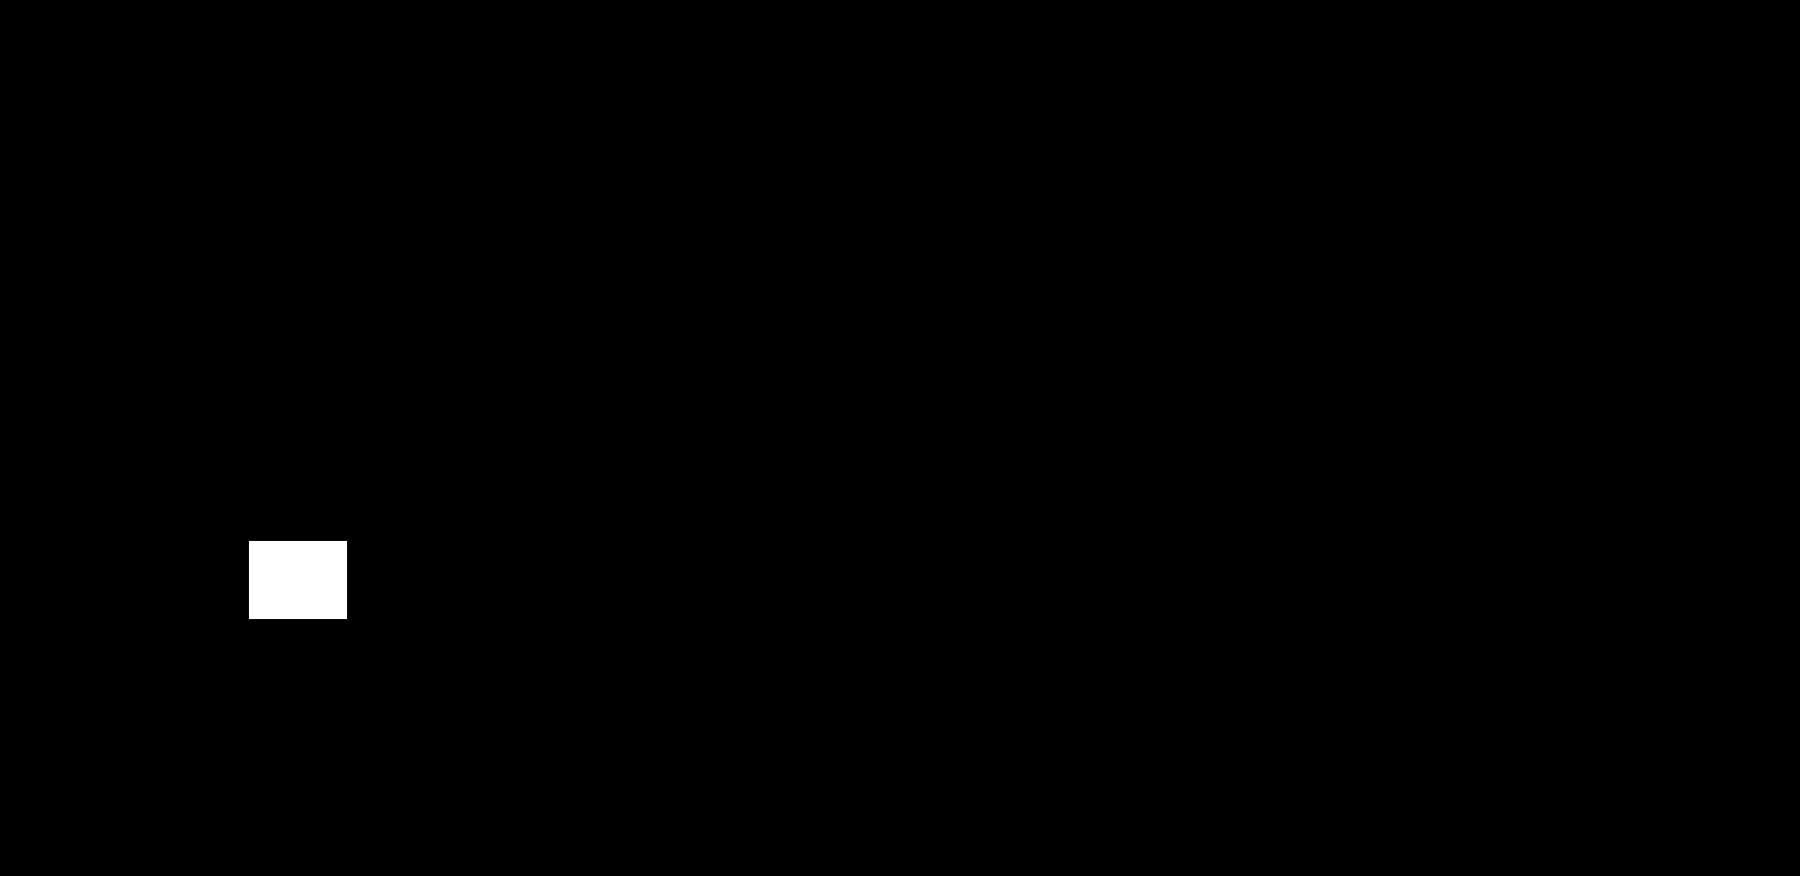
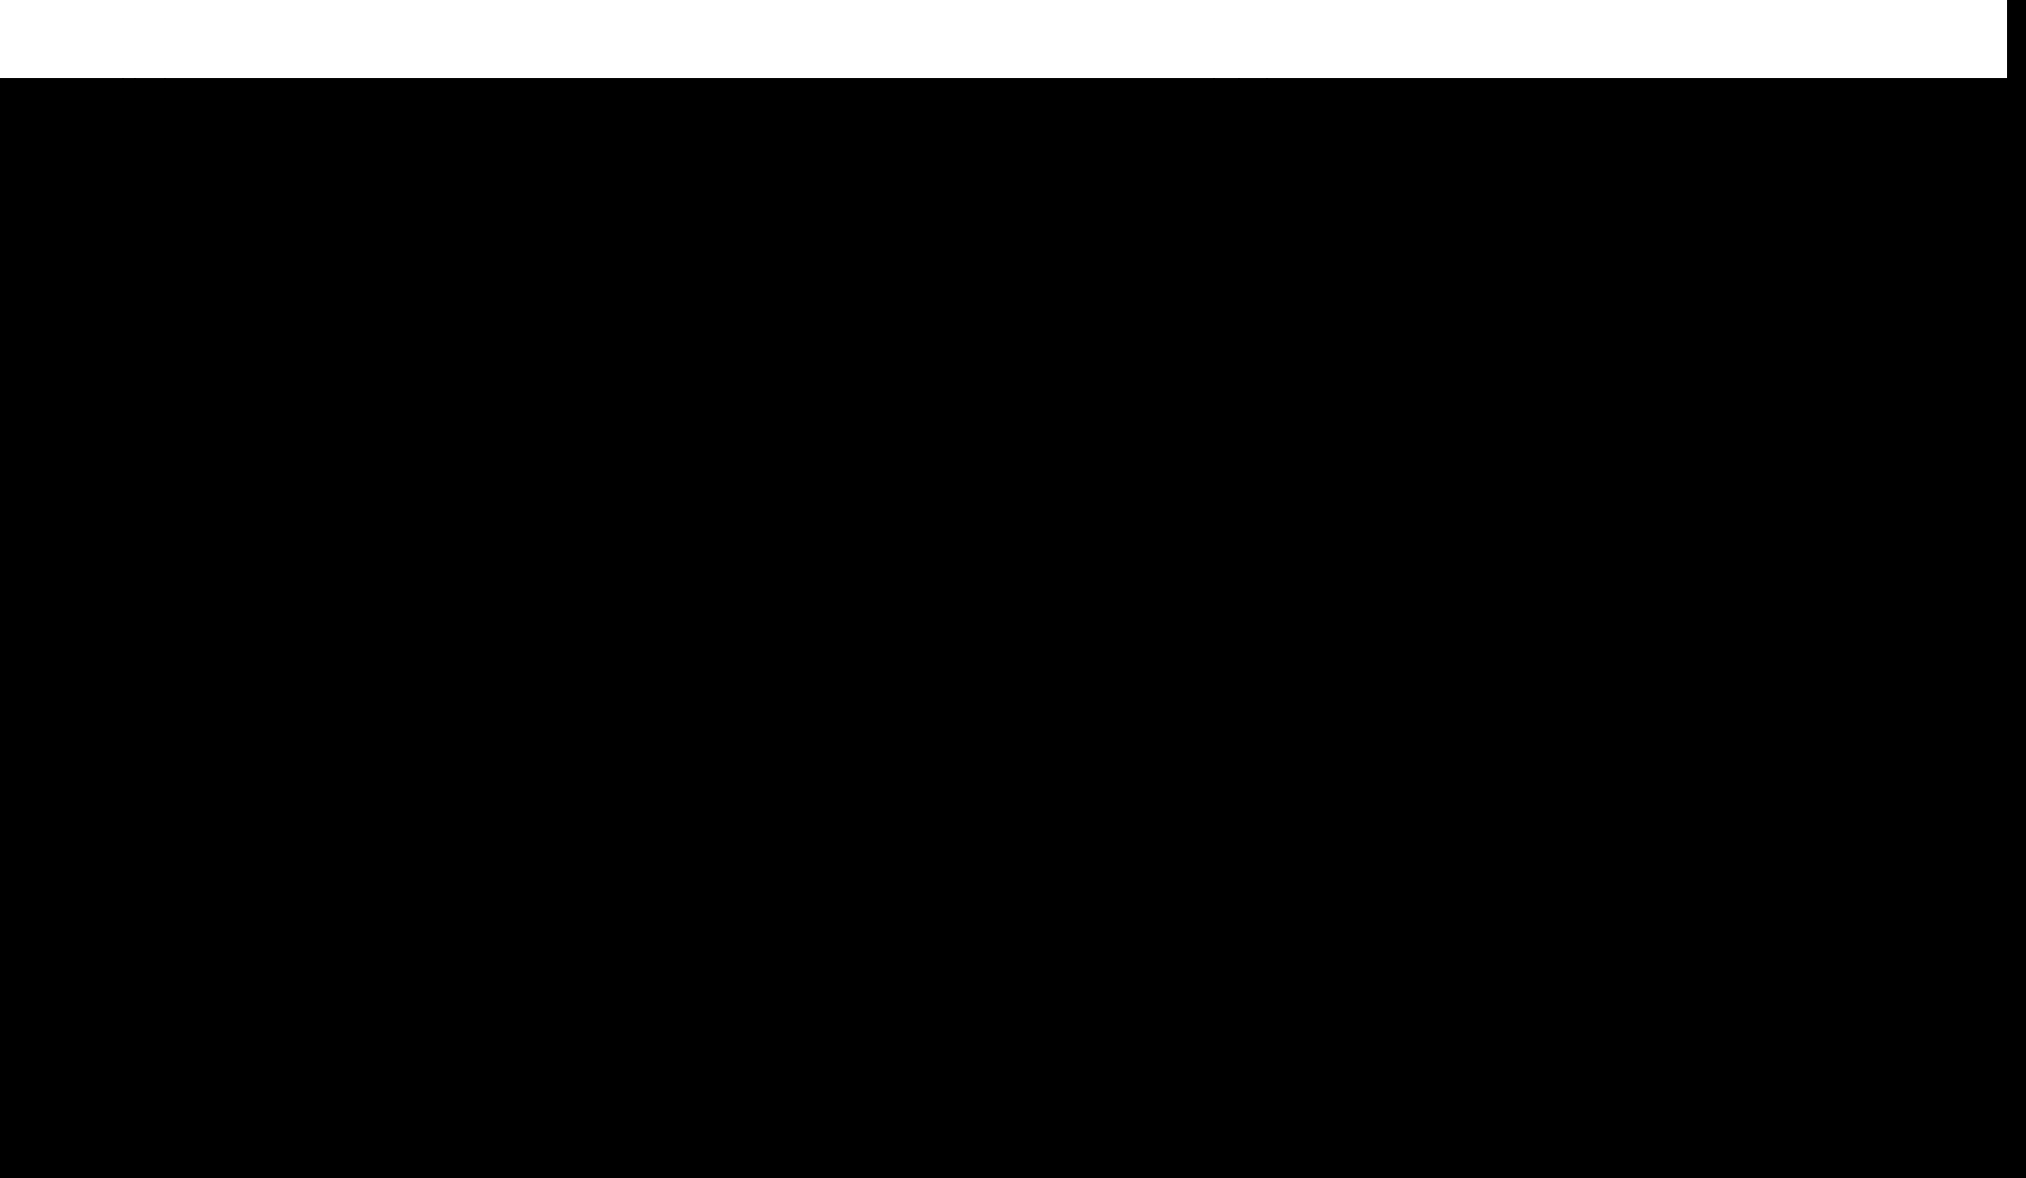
fill: (297, 579) -> (316, 696), added

